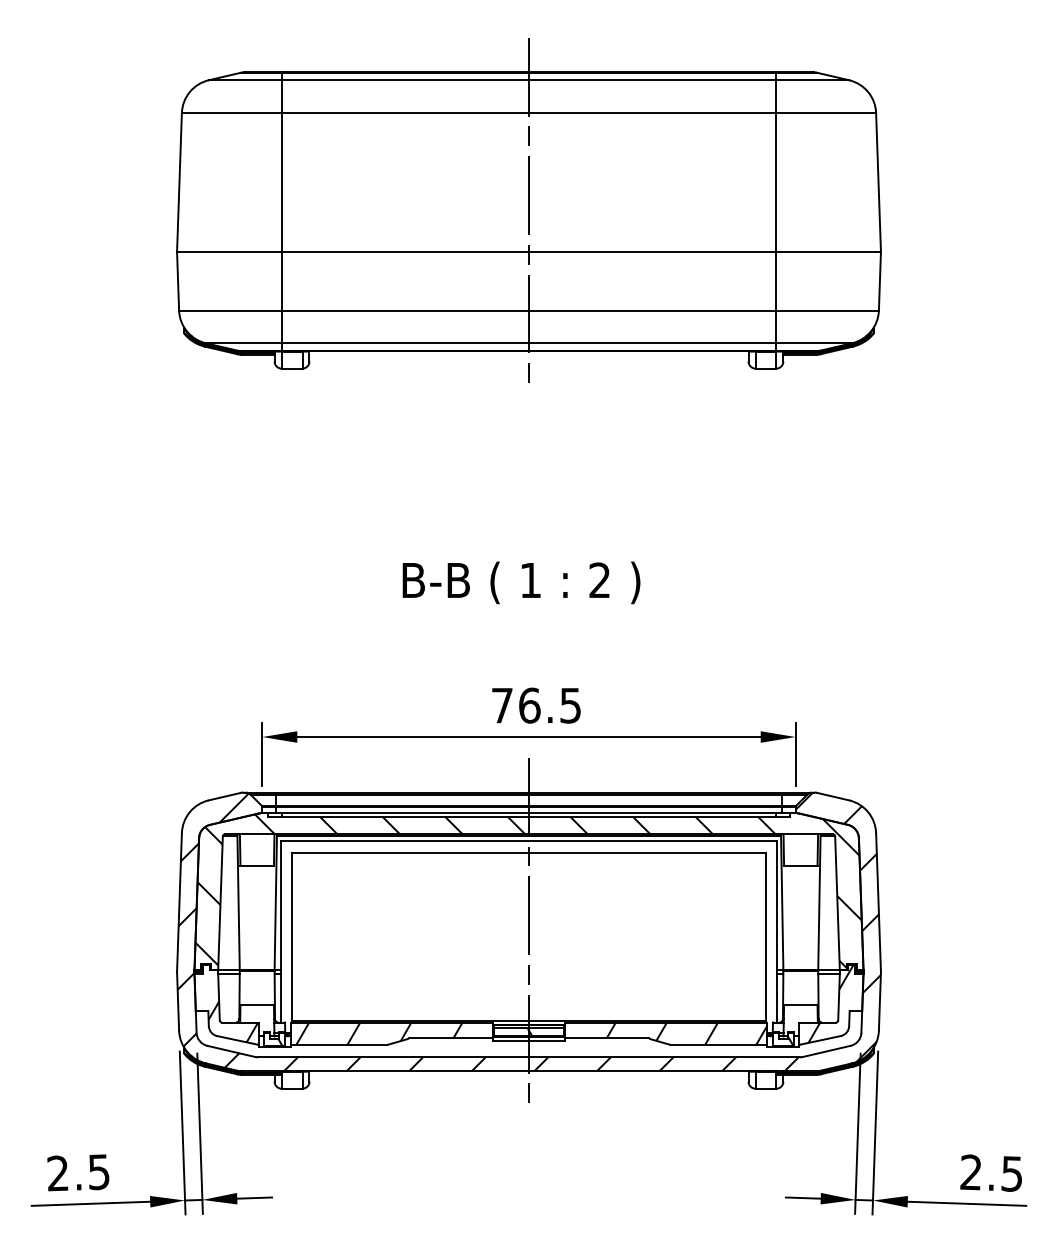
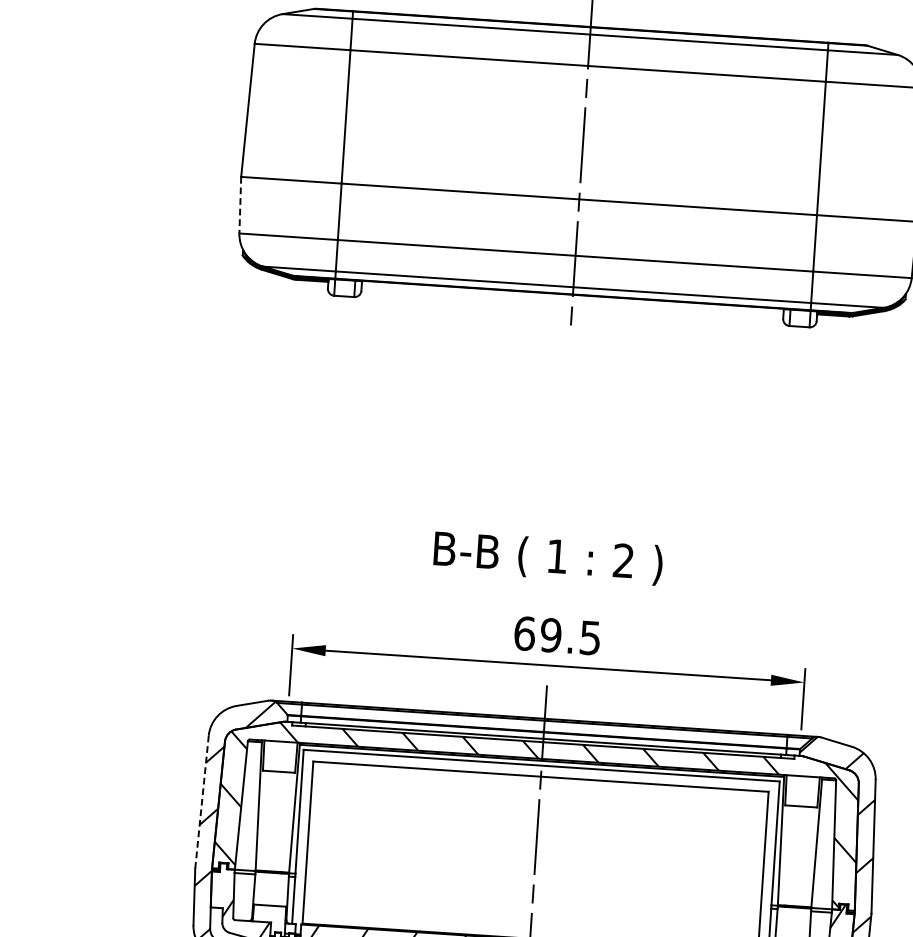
line: (178, 281) -> (240, 205), solid -> dashed
text: (521, 582) -> (548, 557), moved
text: (515, 705) -> (537, 634), 76.5 -> 69.5
line: (179, 903) -> (201, 803), solid -> dashed

